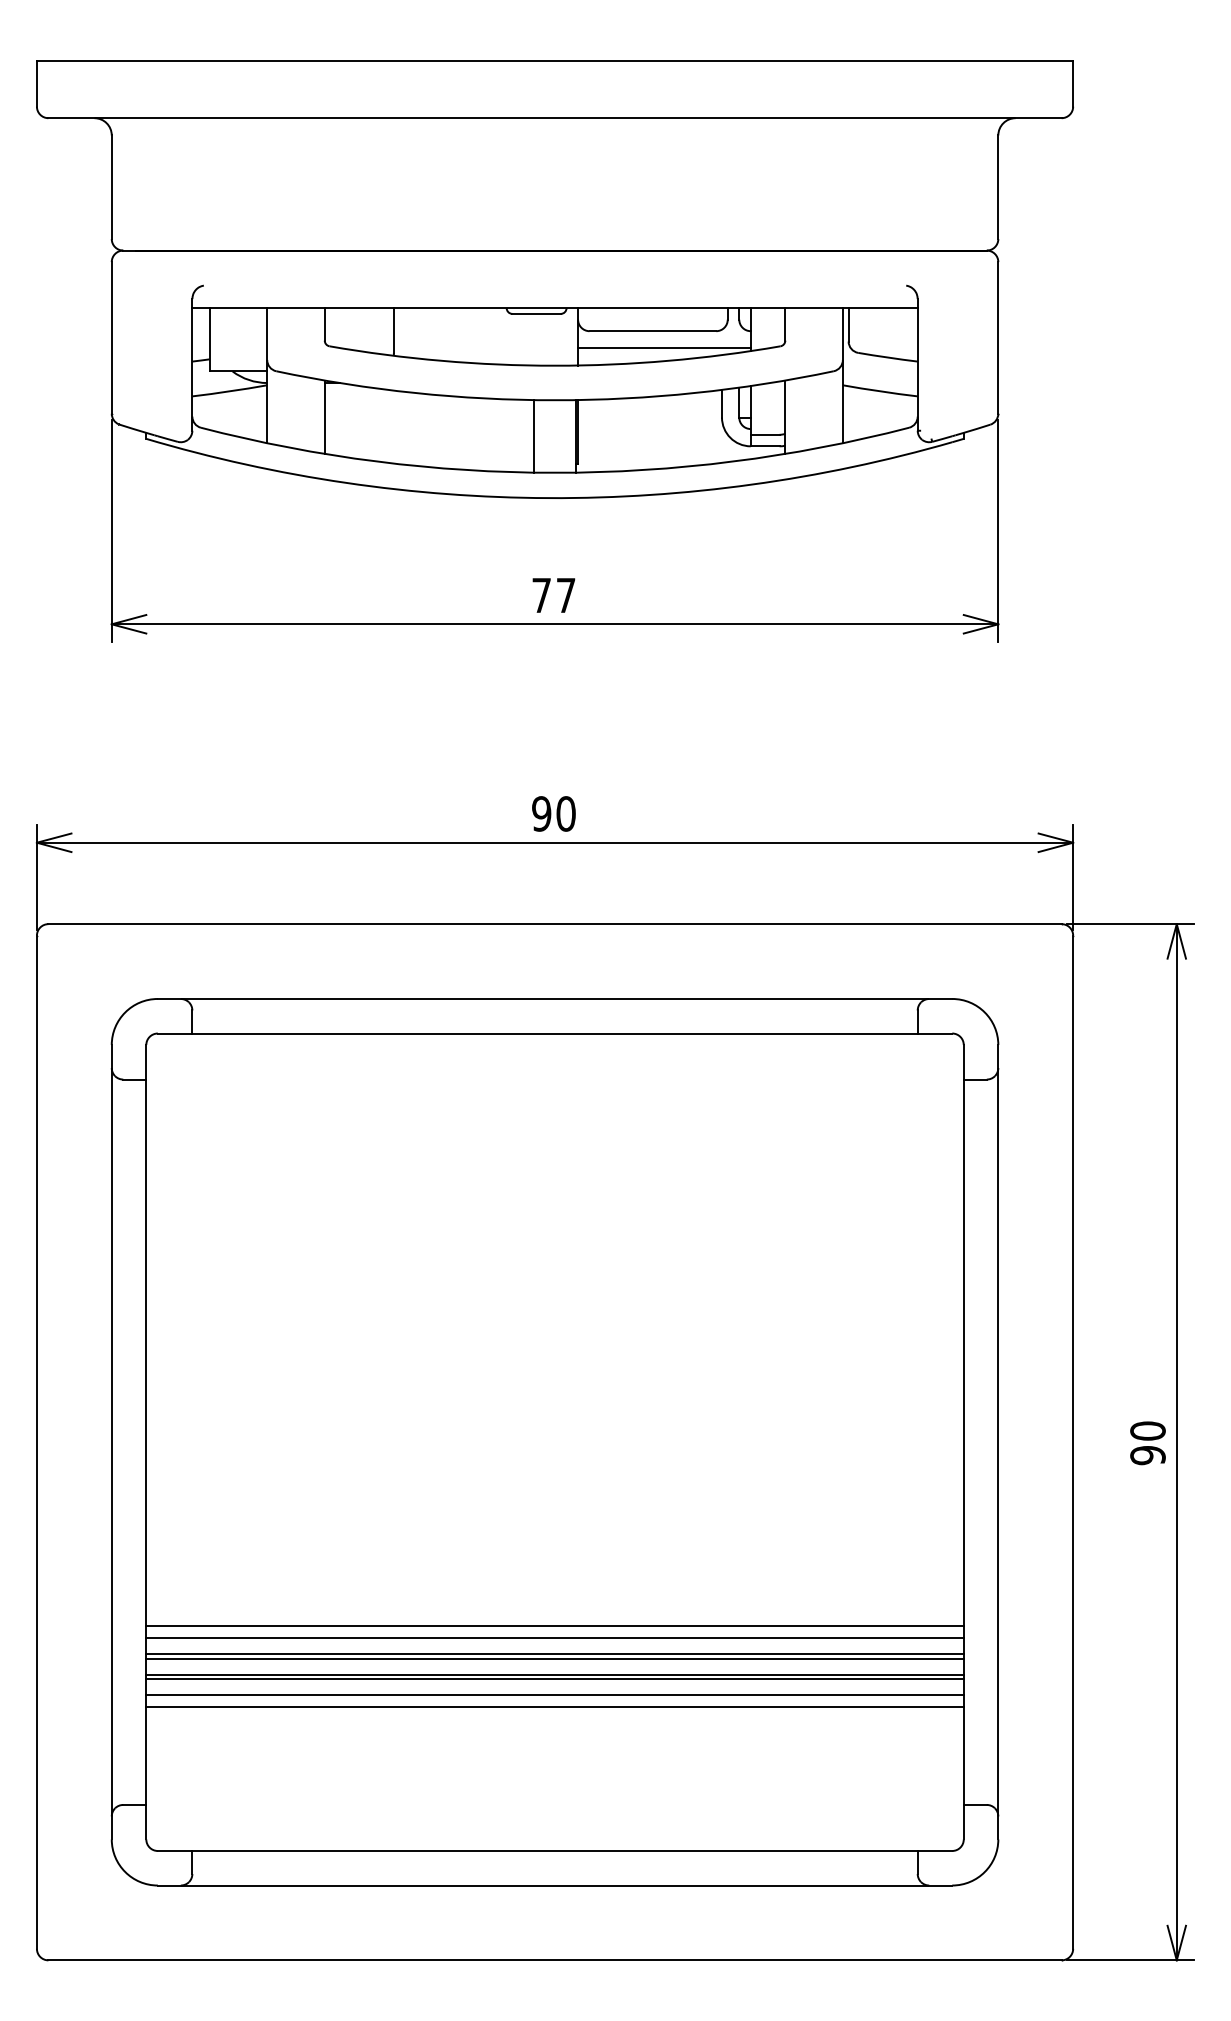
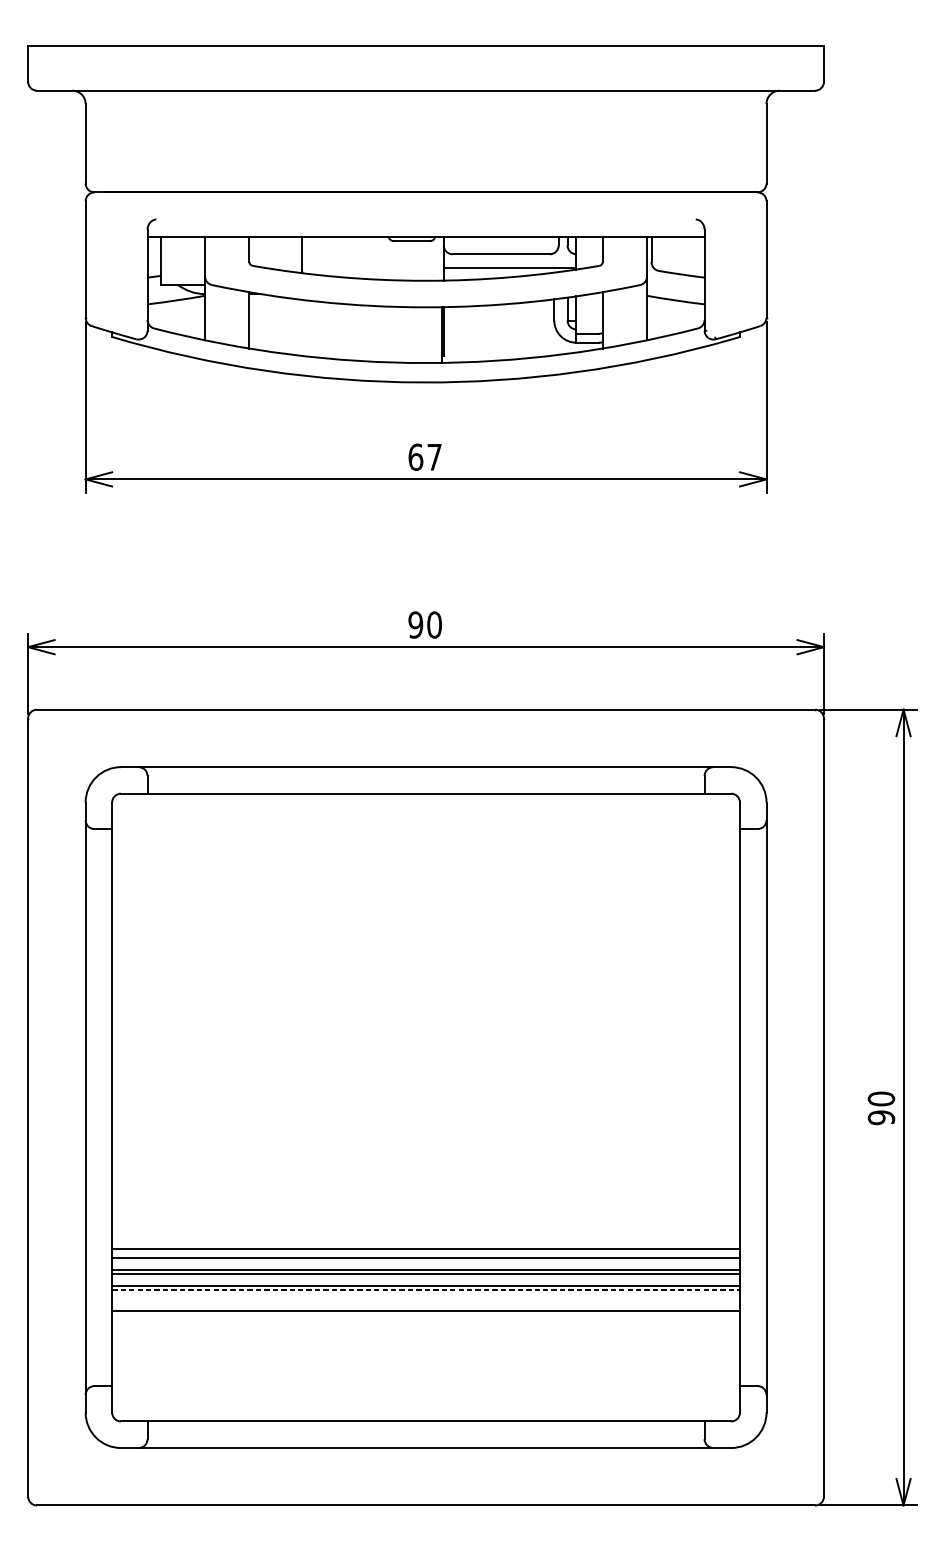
line: (534, 436) -> (410, 335), removed
text: (541, 595) -> (415, 457), 77 -> 67
line: (555, 1679) -> (426, 1289), solid -> dashed
line: (554, 1695) -> (425, 1302), removed

